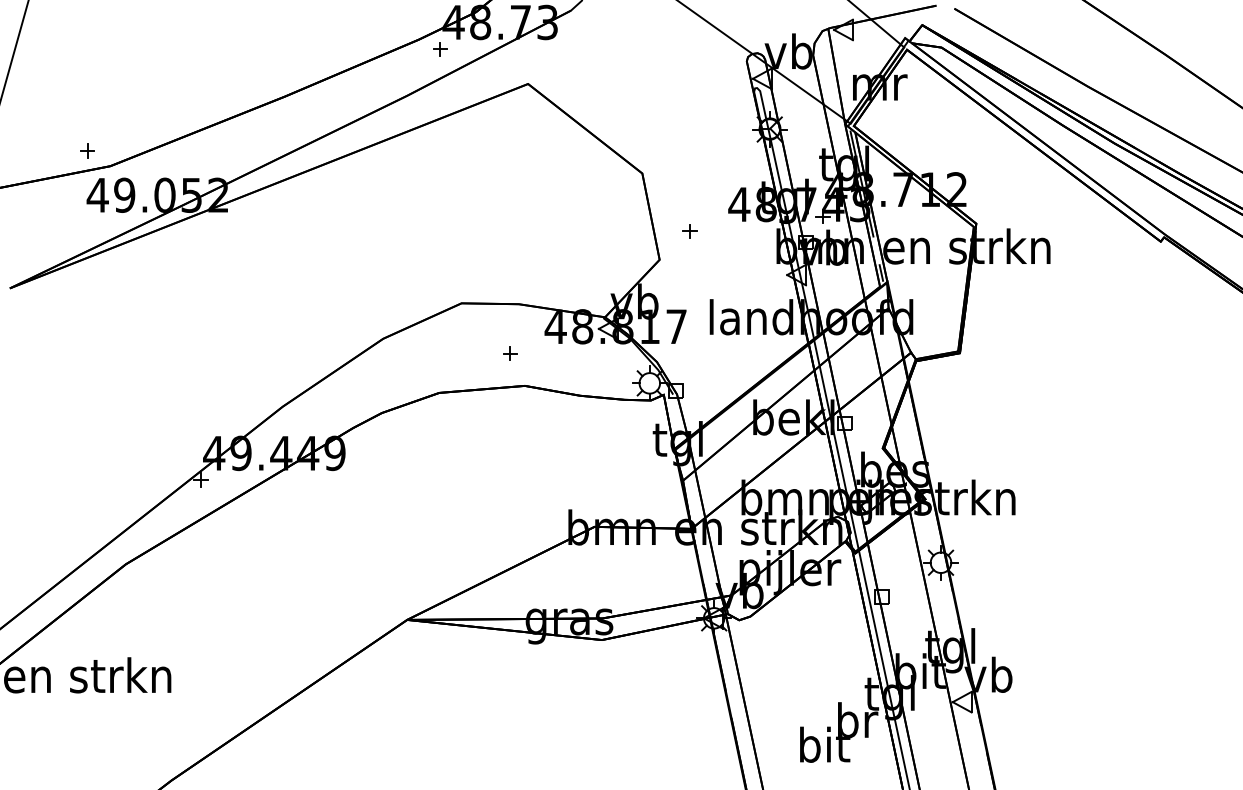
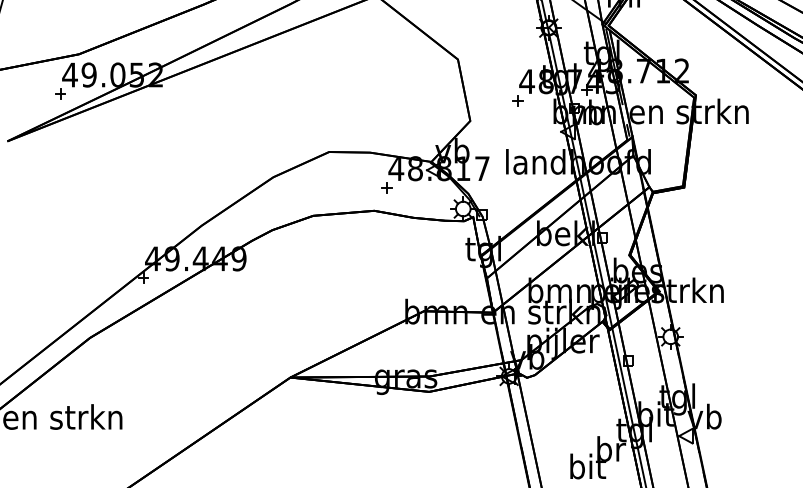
part: (87, 150) -> (60, 93), moved
part: (689, 231) -> (517, 100), moved
part: (510, 353) -> (386, 187), moved

